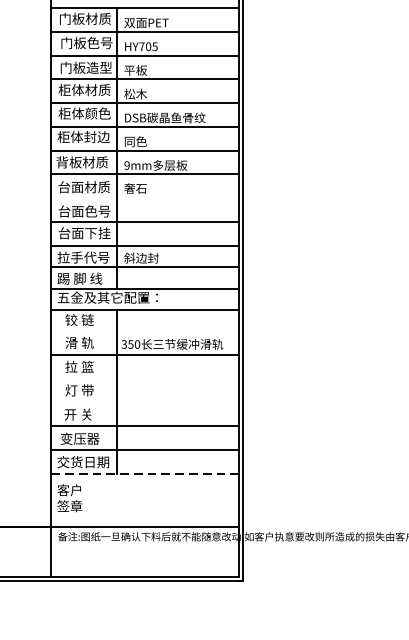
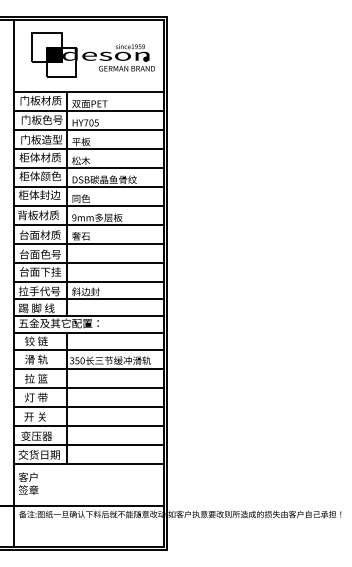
line: (144, 197) -> (88, 243), added
line: (144, 331) -> (88, 350), added
line: (144, 379) -> (88, 388), added
line: (144, 402) -> (88, 407), added
line: (144, 474) -> (88, 464), dashed -> solid

